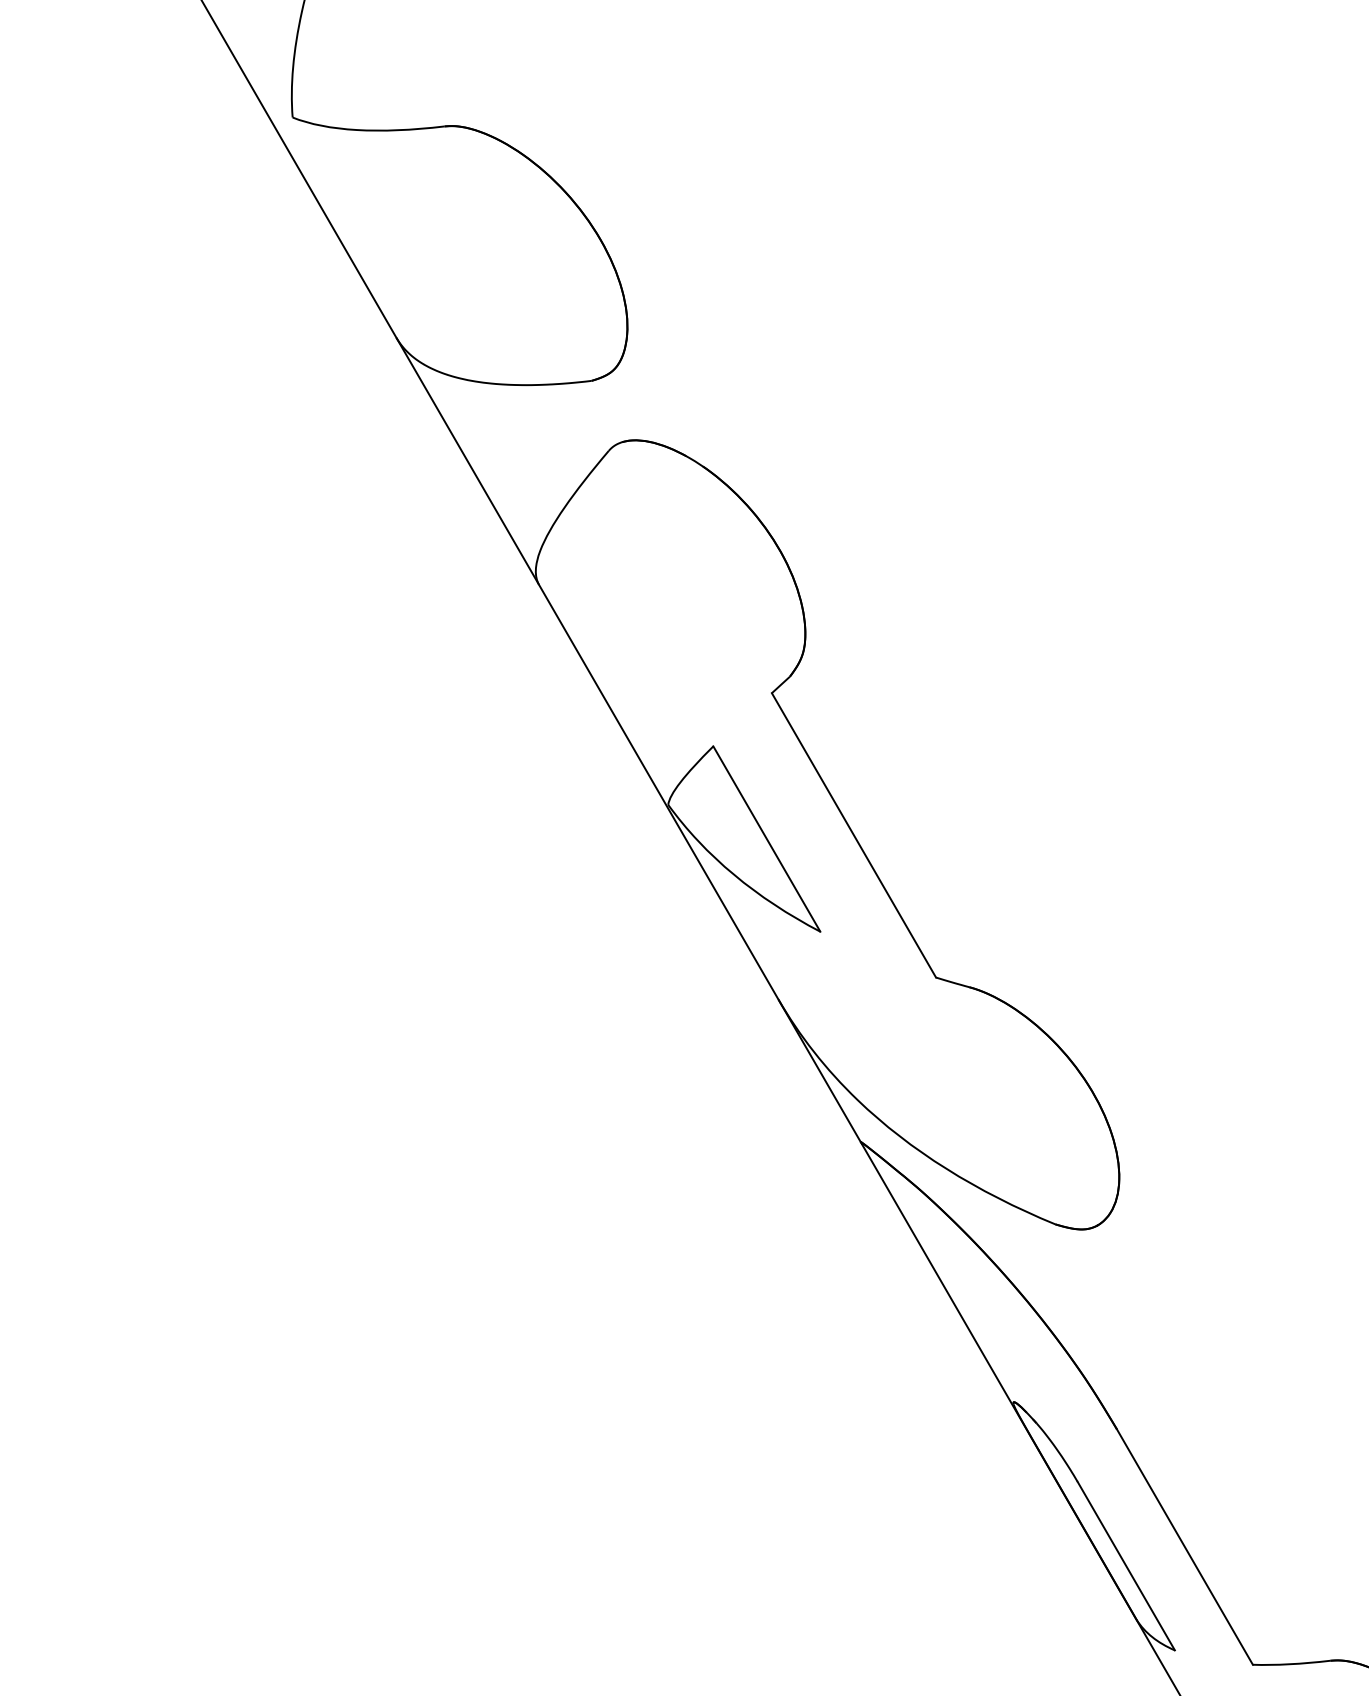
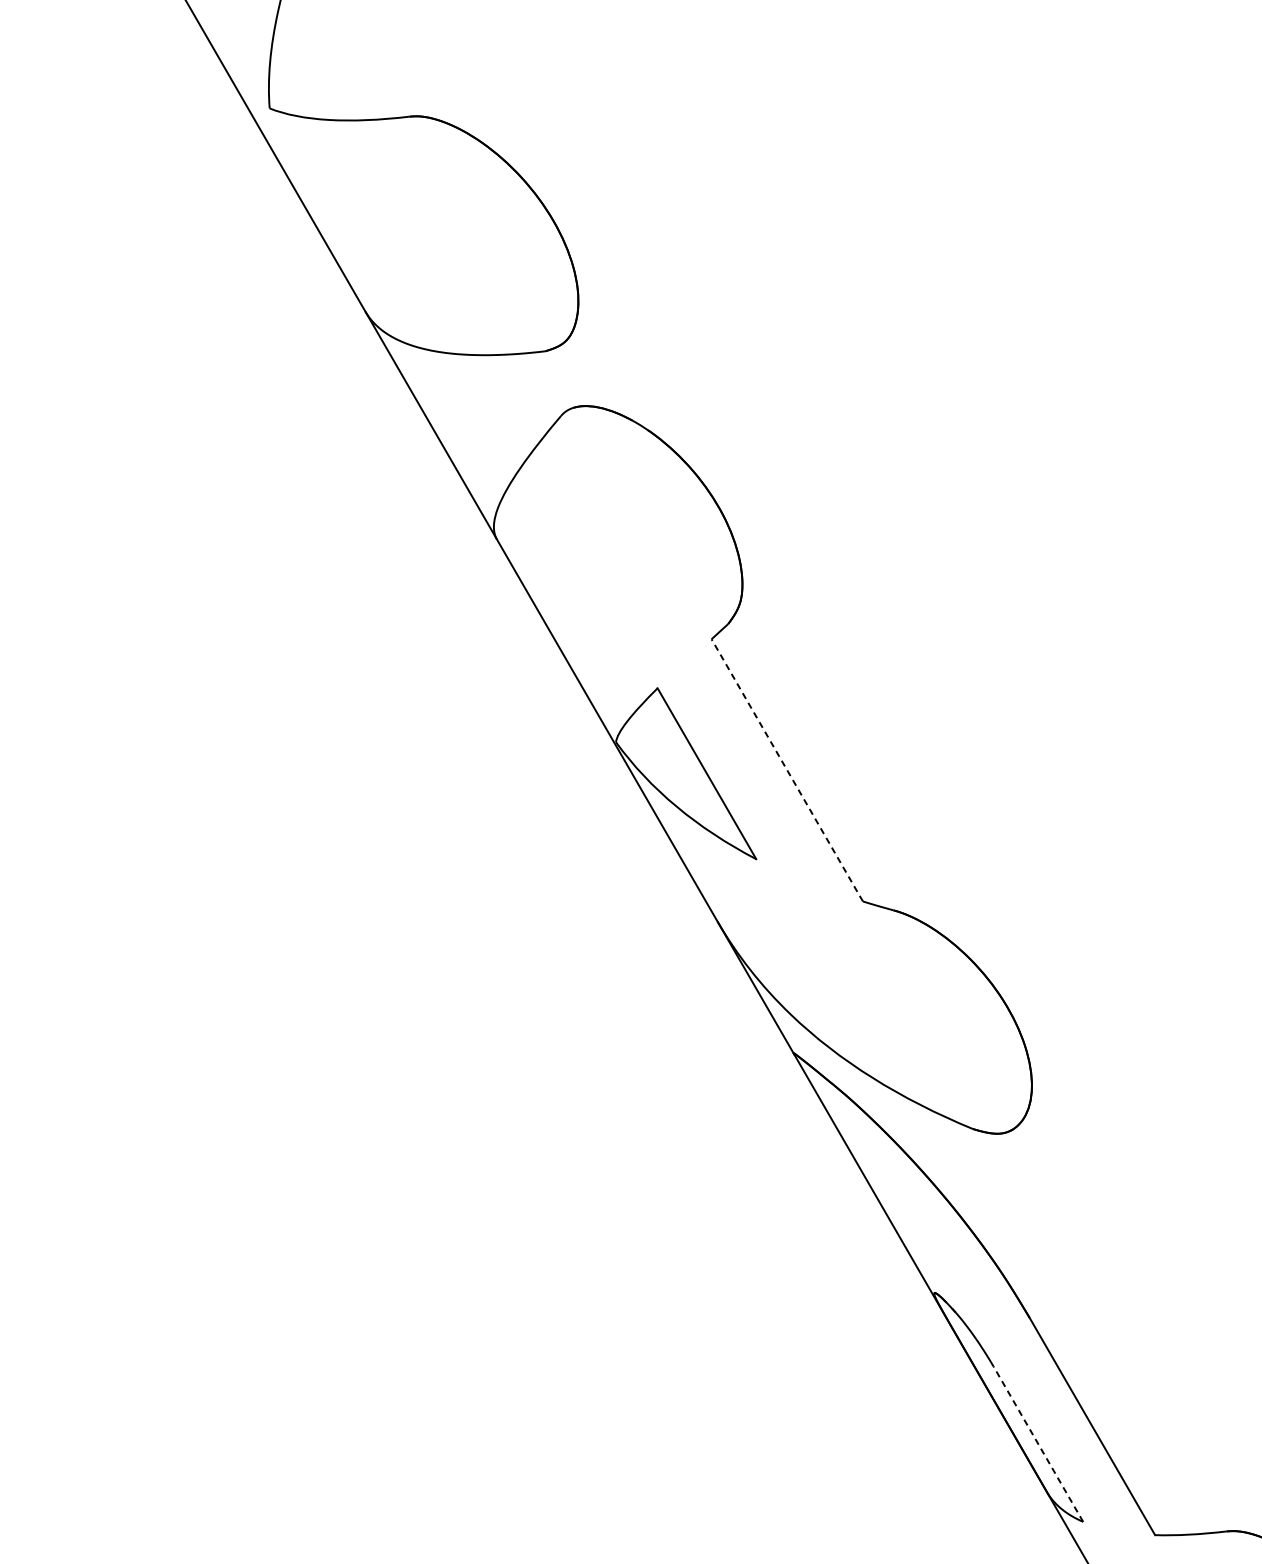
line: (853, 834) -> (786, 769), solid -> dashed
line: (1126, 1565) -> (1038, 1443), solid -> dashed

